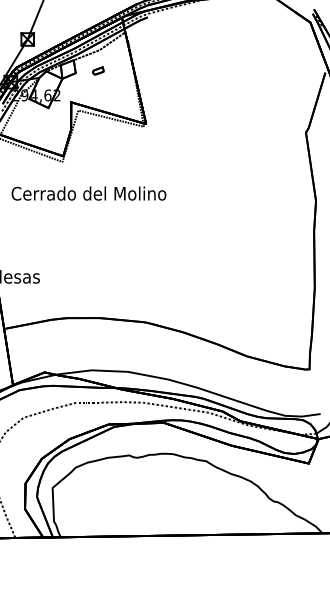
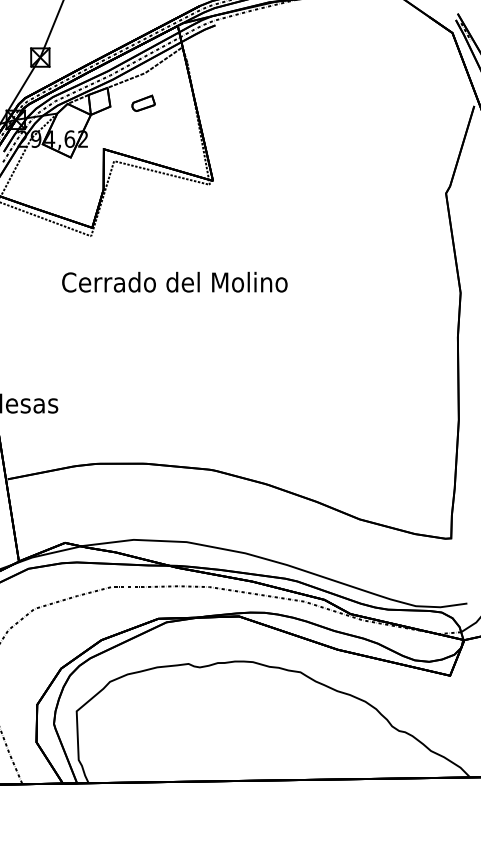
part: (98, 70) -> (143, 102), size x1.43
text: (88, 193) -> (174, 282), moved

